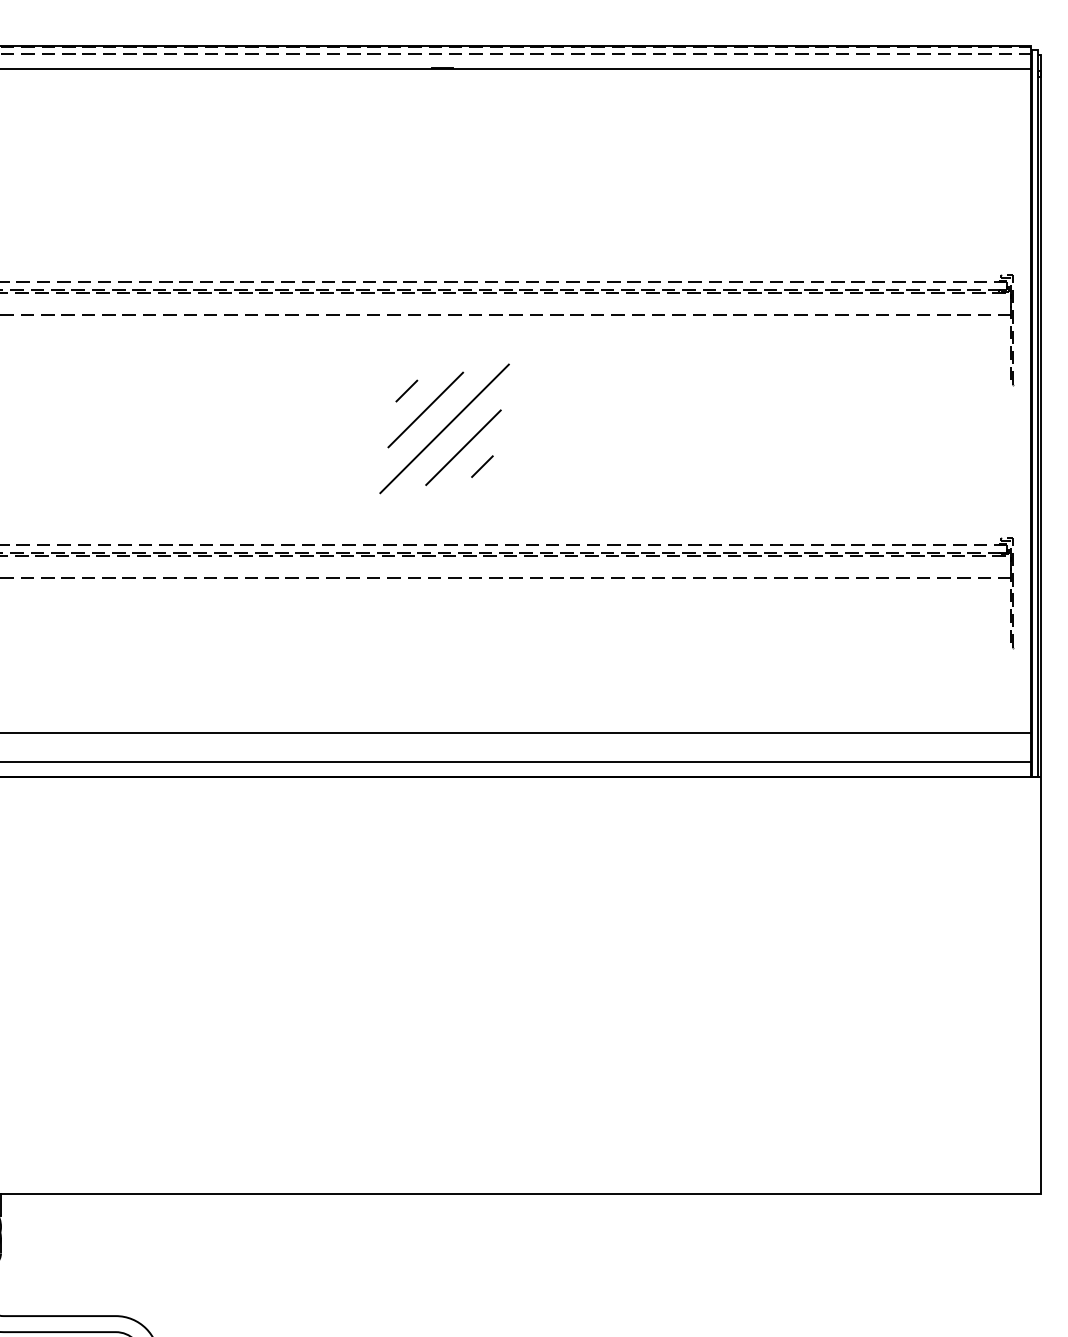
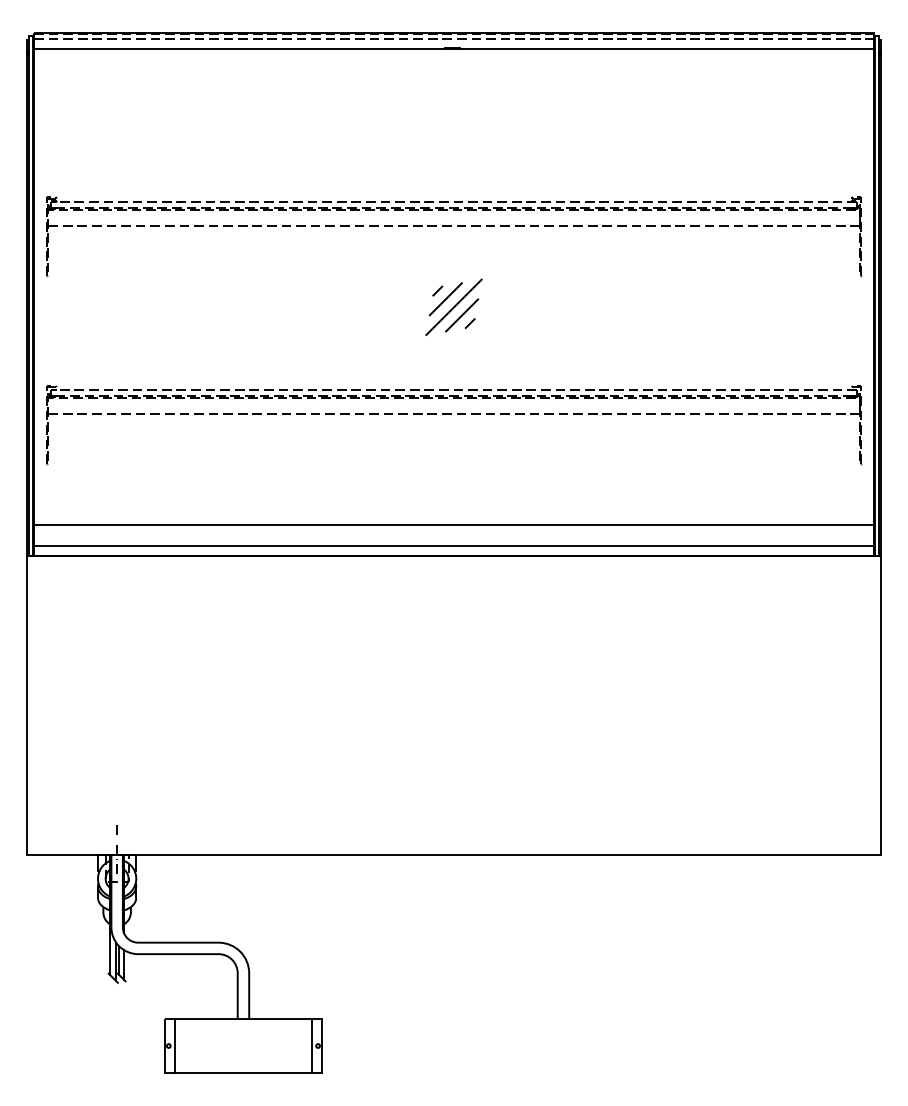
part: (443, 429) -> (453, 307), size x0.6

